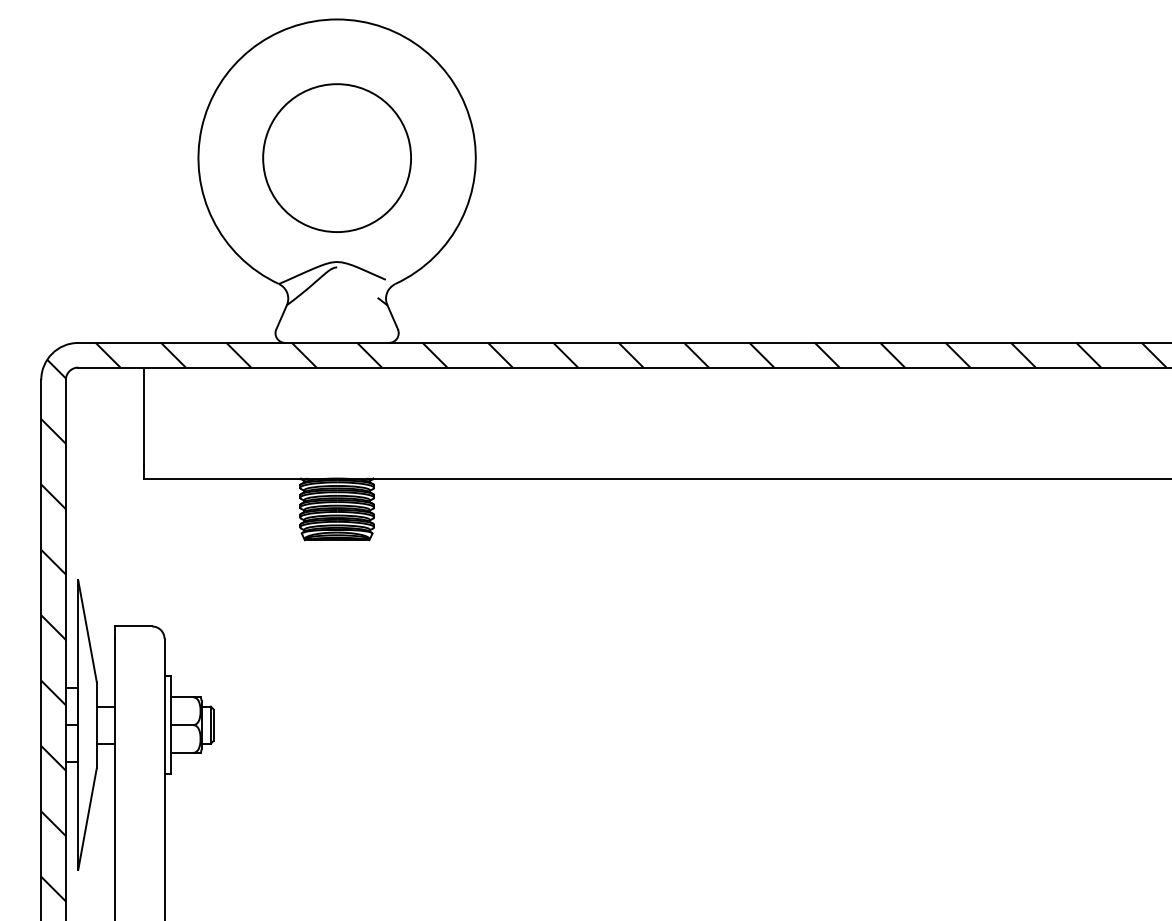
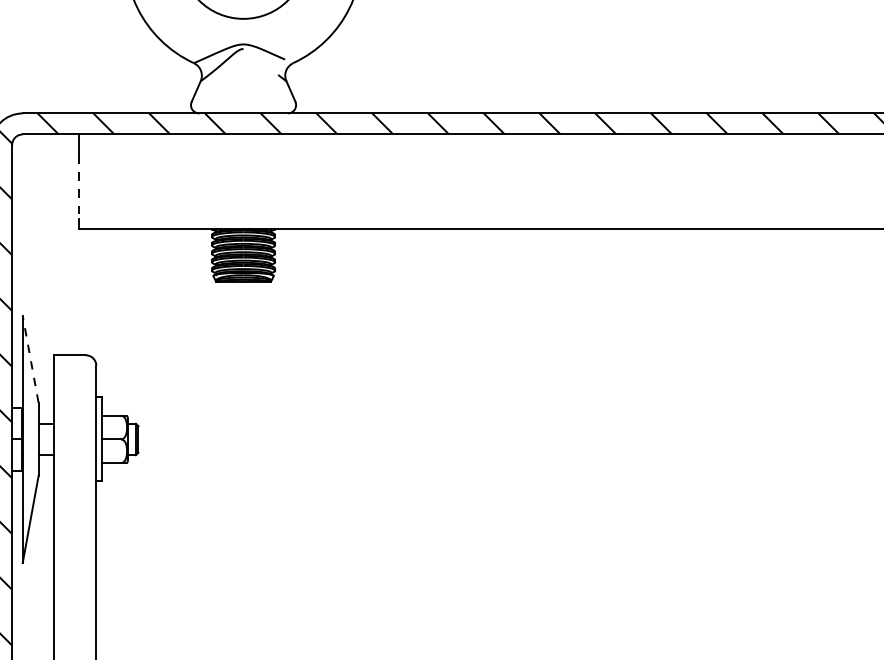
line: (143, 429) -> (78, 187), solid -> dashed
line: (87, 631) -> (30, 359), solid -> dashed

